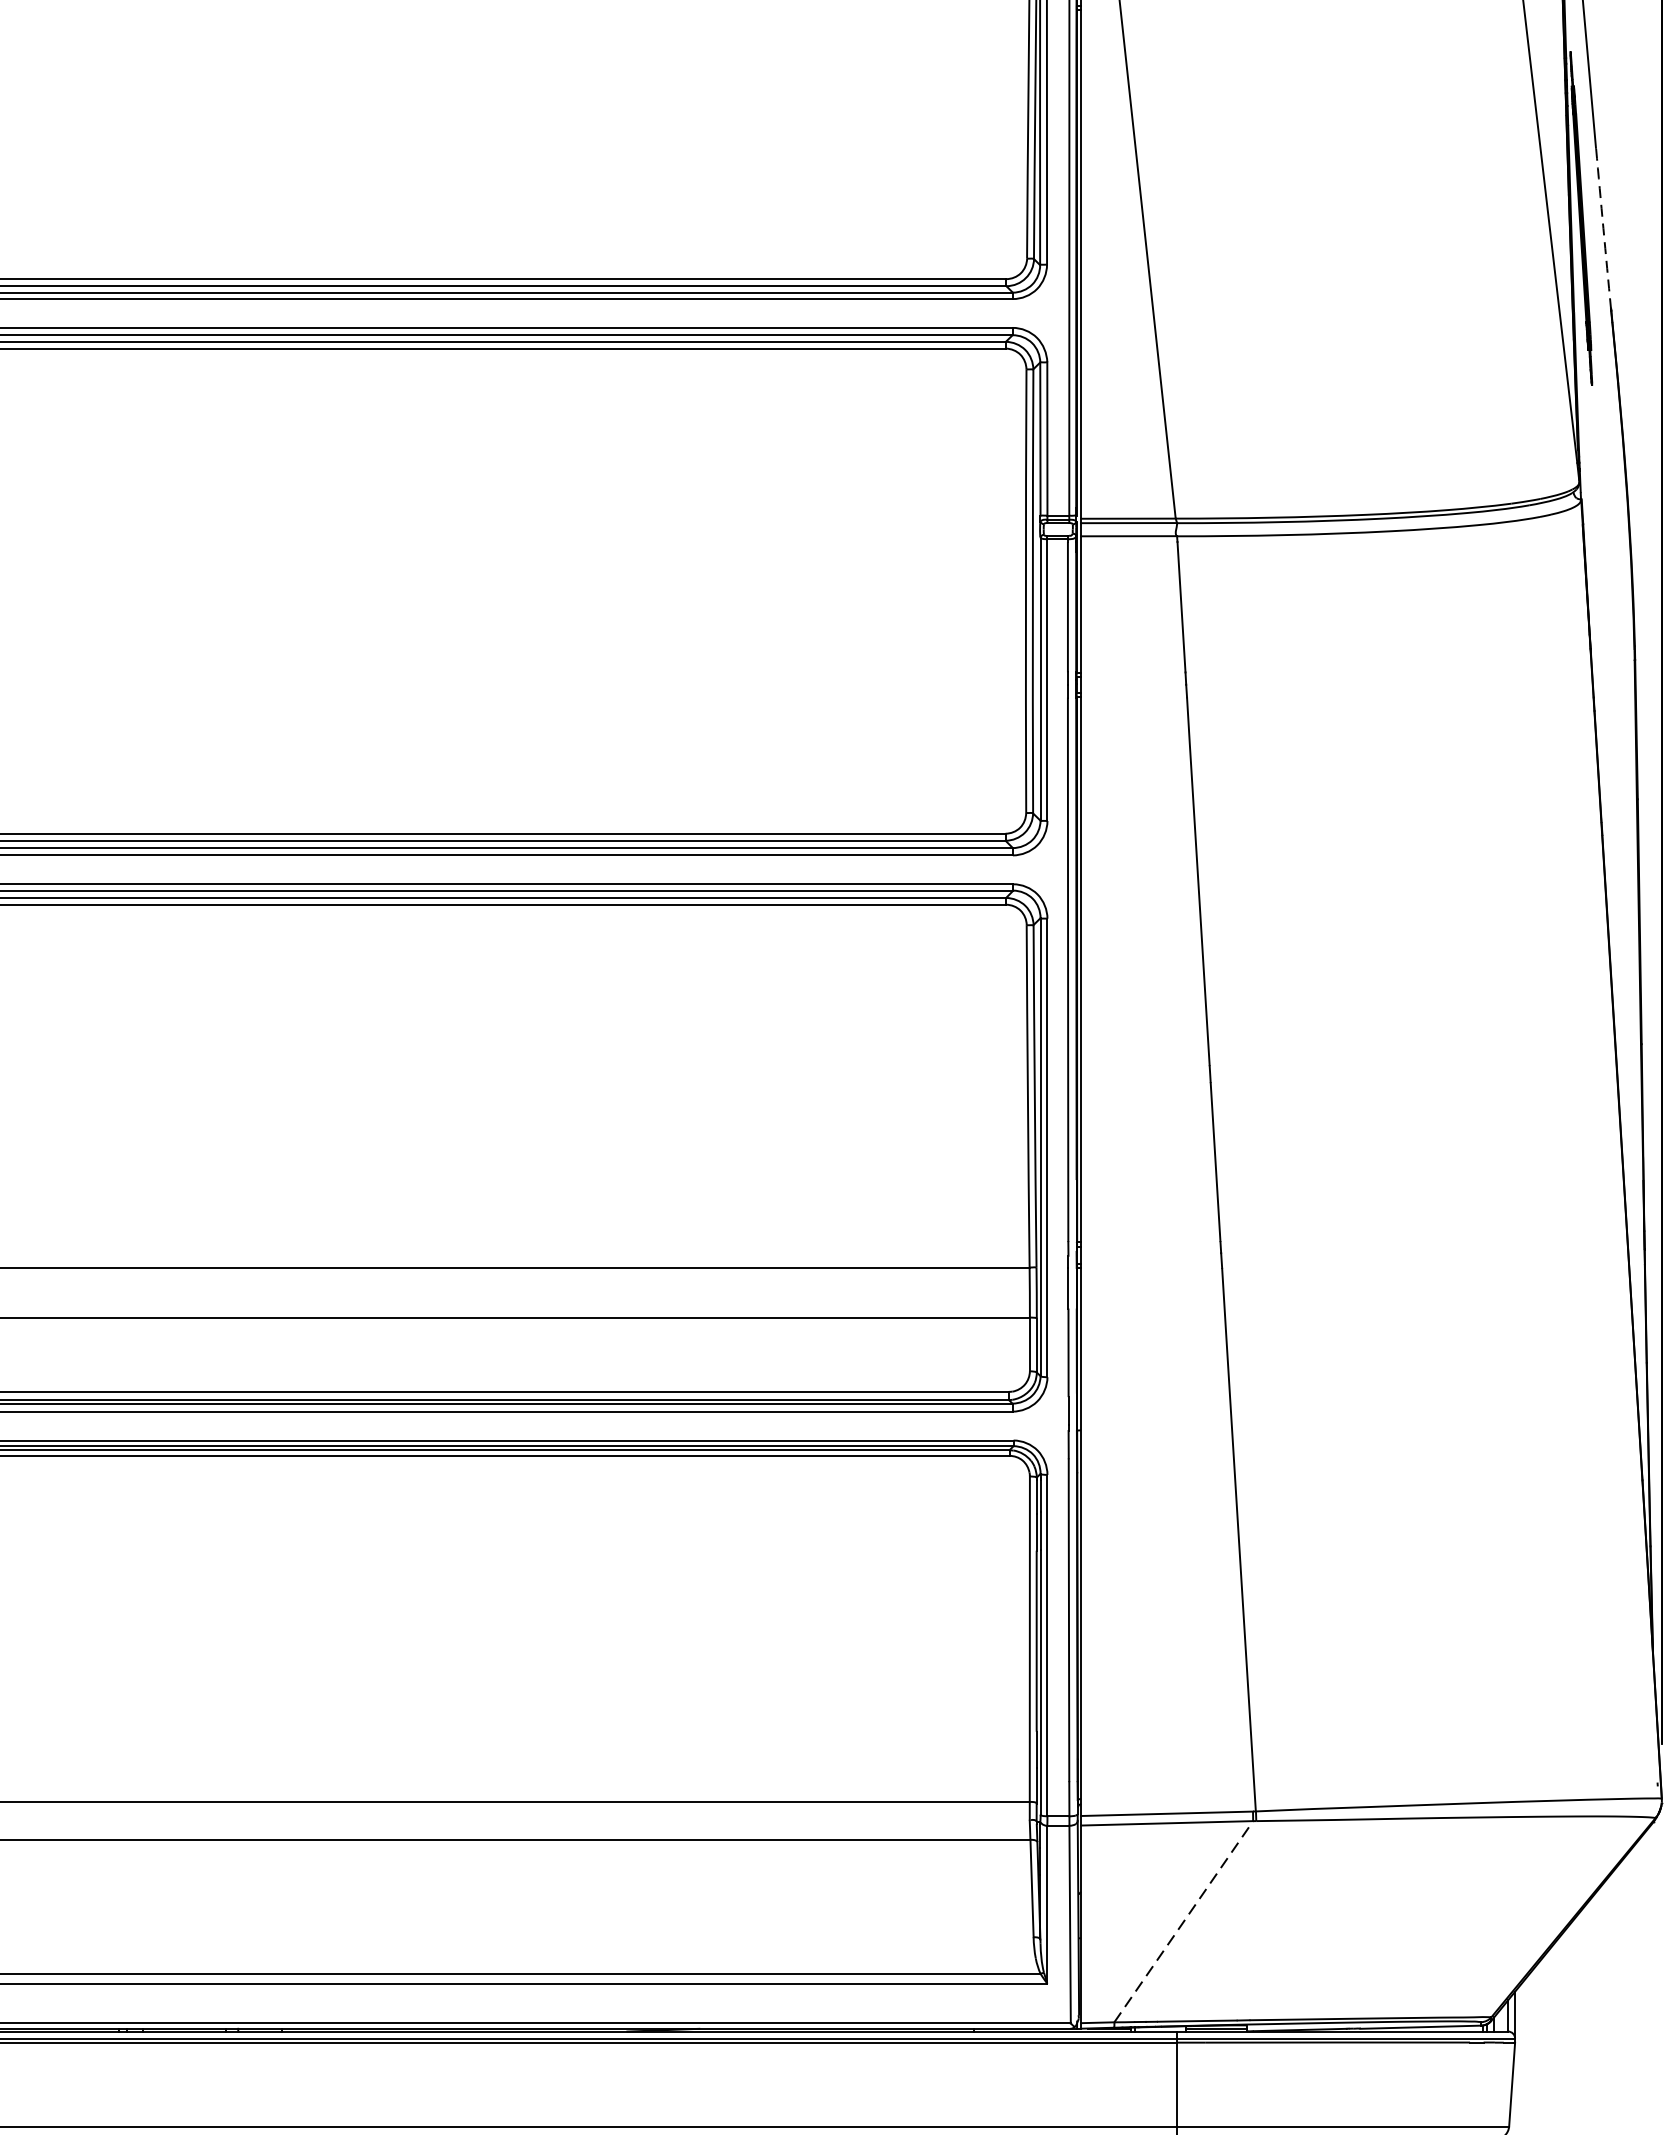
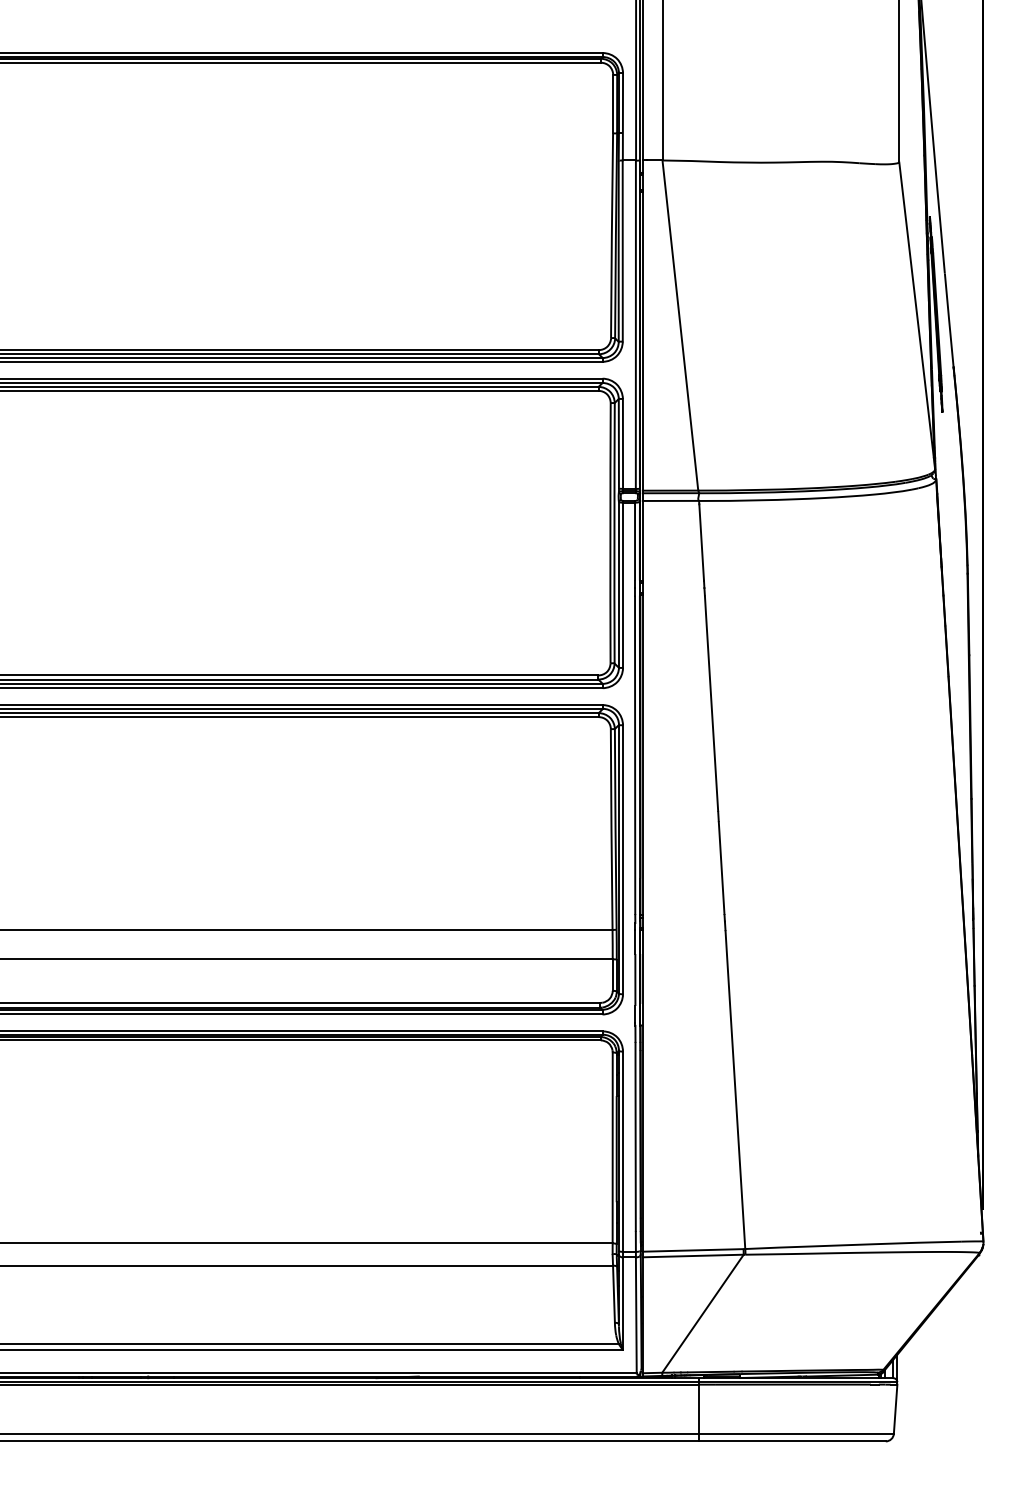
arc: (1603, 228) -> (949, 320), dashed -> solid
line: (1182, 1921) -> (702, 1313), dashed -> solid

